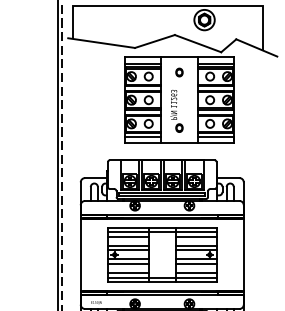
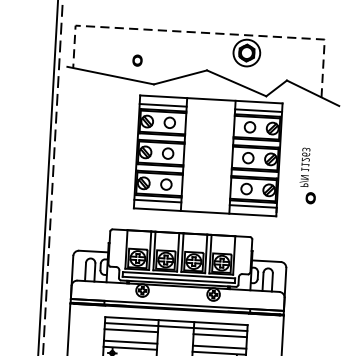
line: (173, 6) -> (207, 33), solid -> dashed
part: (179, 72) -> (137, 60), moved
part: (176, 111) -> (308, 176), moved

